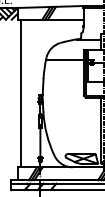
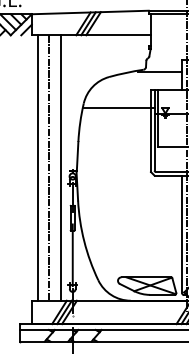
line: (27, 93) -> (49, 168), added
line: (33, 93) -> (60, 168), added

